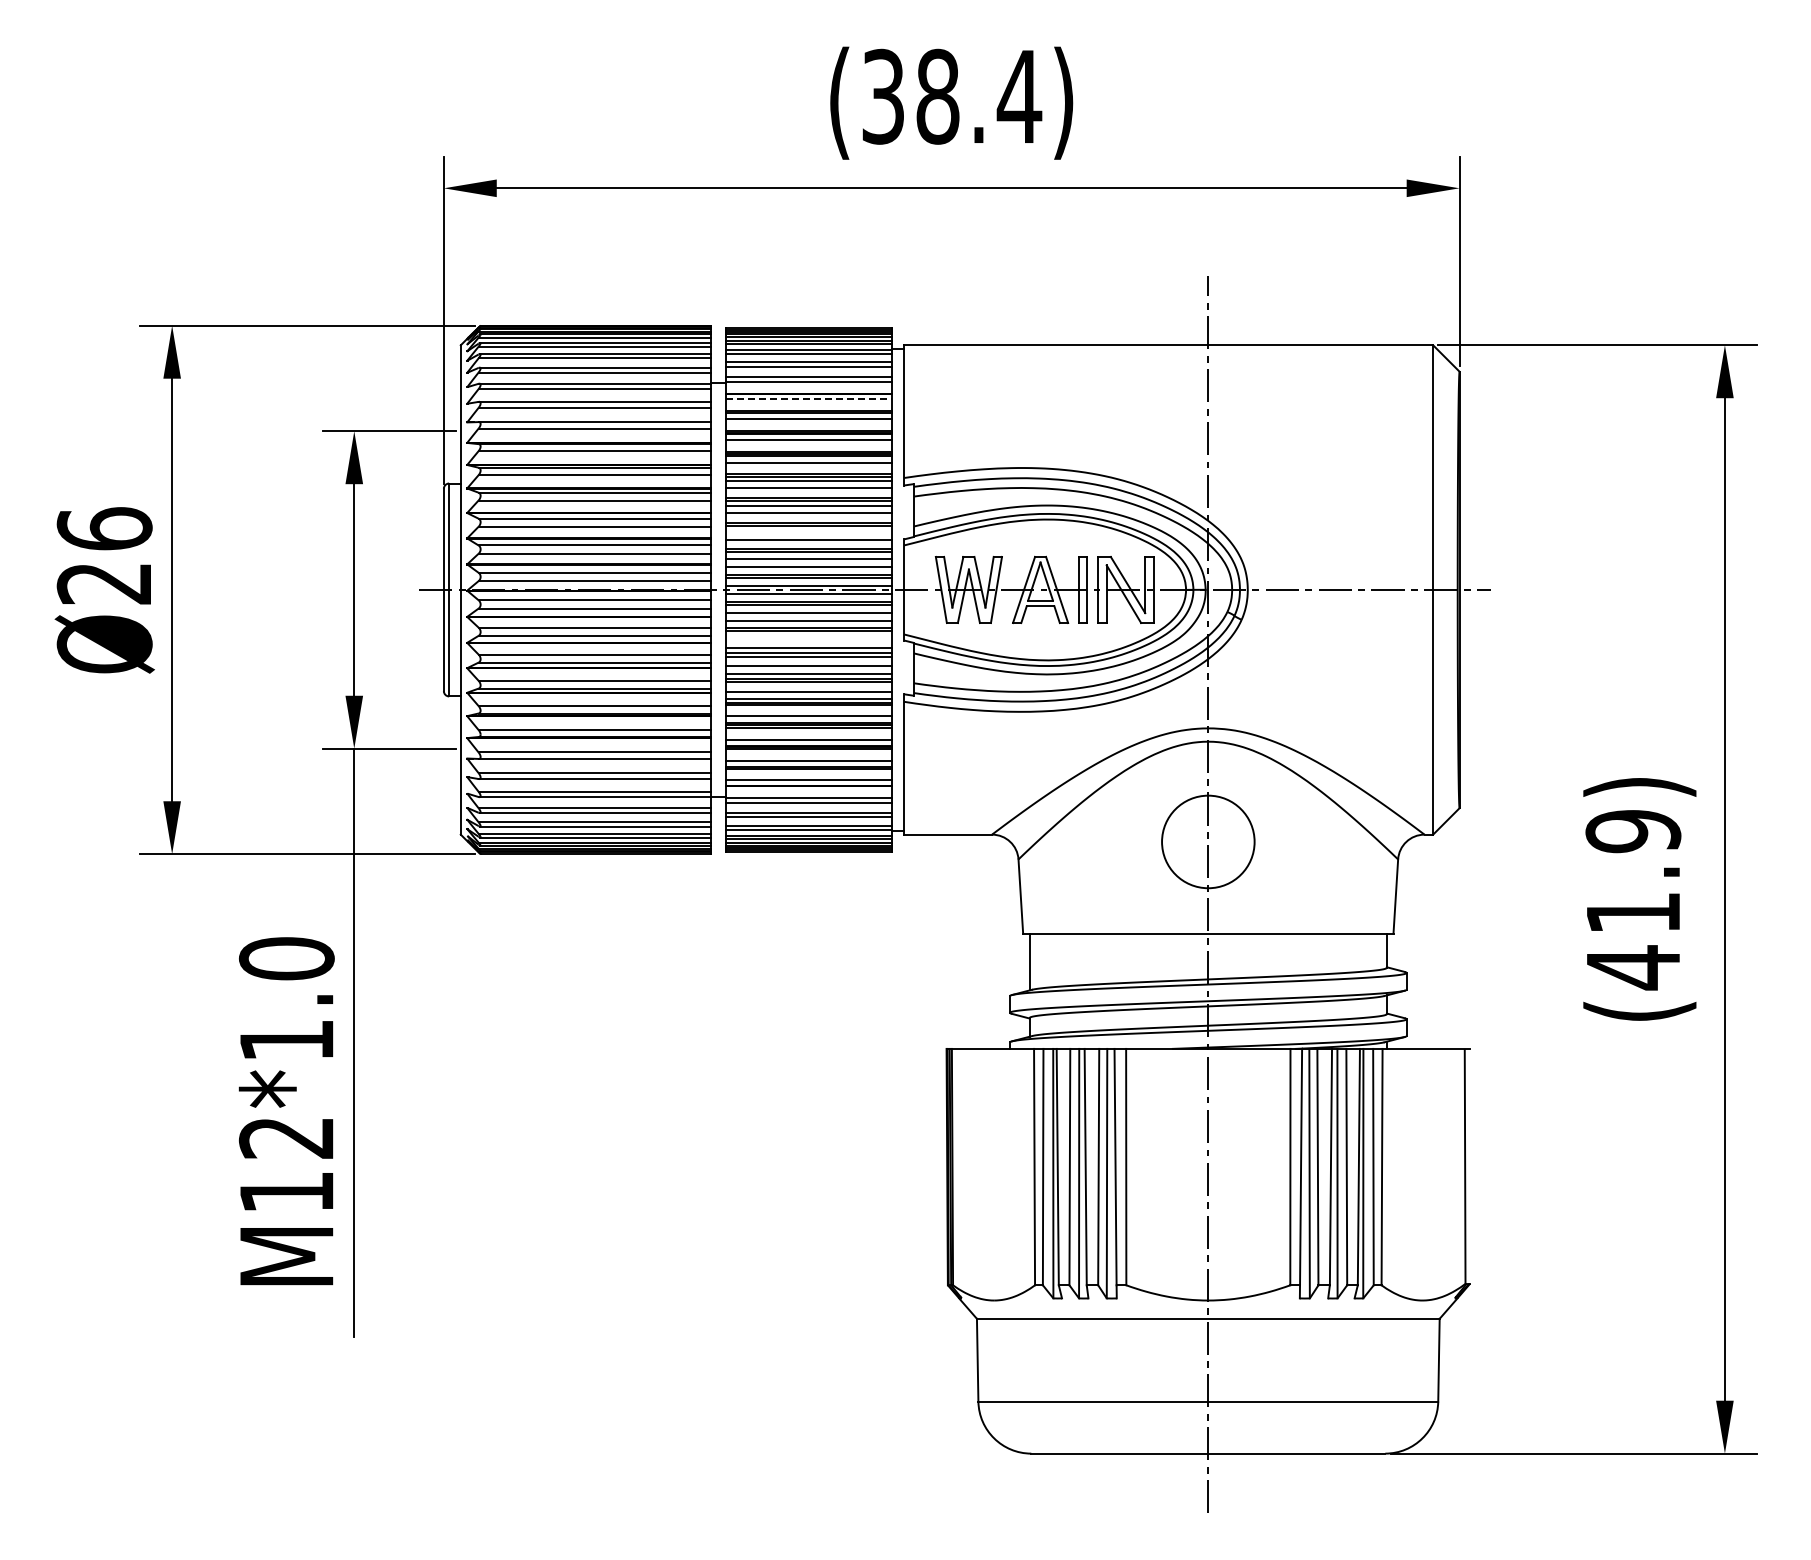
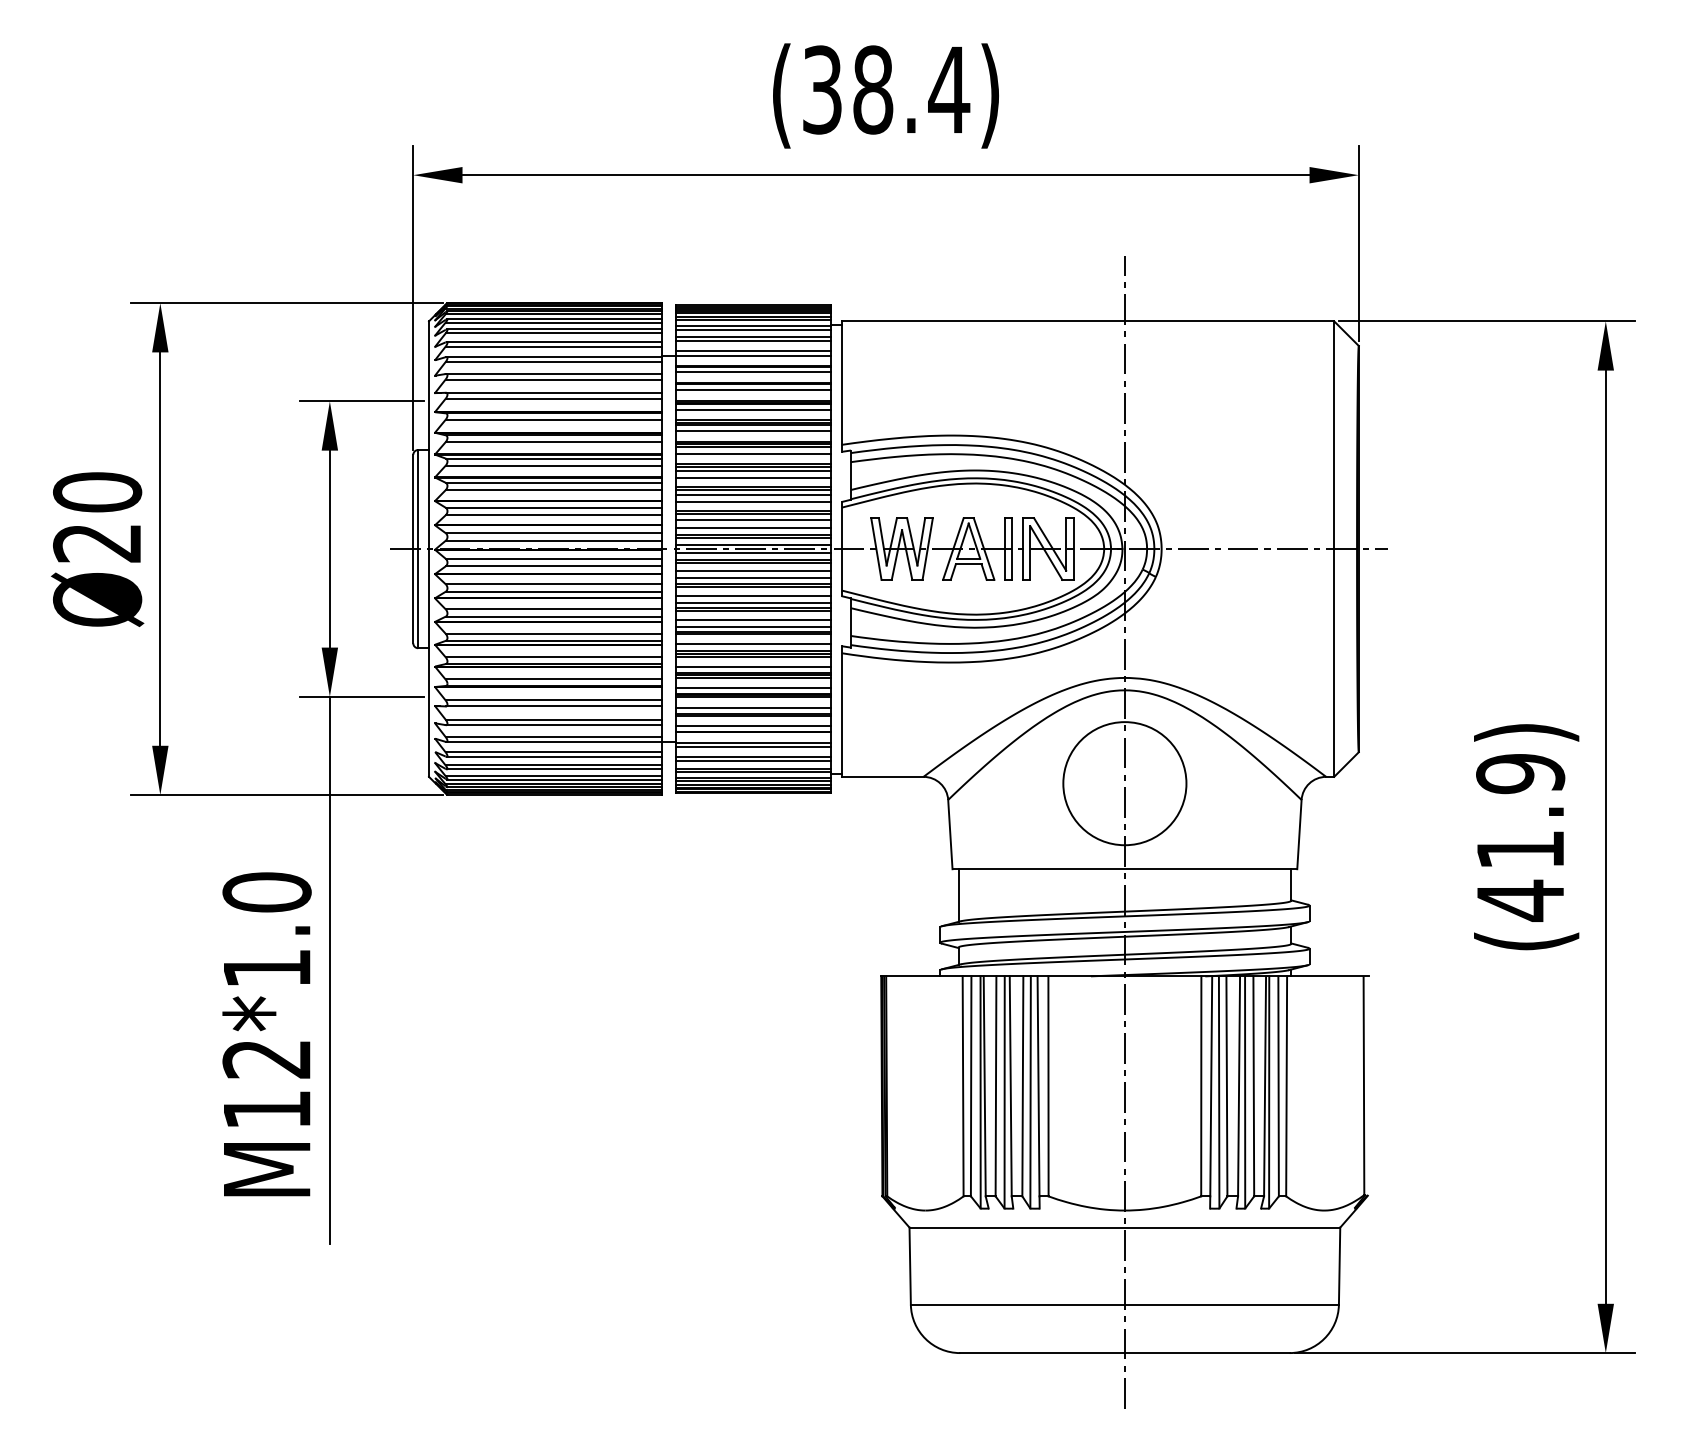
line: (809, 399) -> (753, 371), dashed -> solid
text: (104, 528) -> (97, 491), Ø26 -> Ø20
line: (808, 531) -> (752, 494), added
line: (808, 640) -> (752, 596), added
circle: (1208, 841) -> (1125, 783), size x1.43

